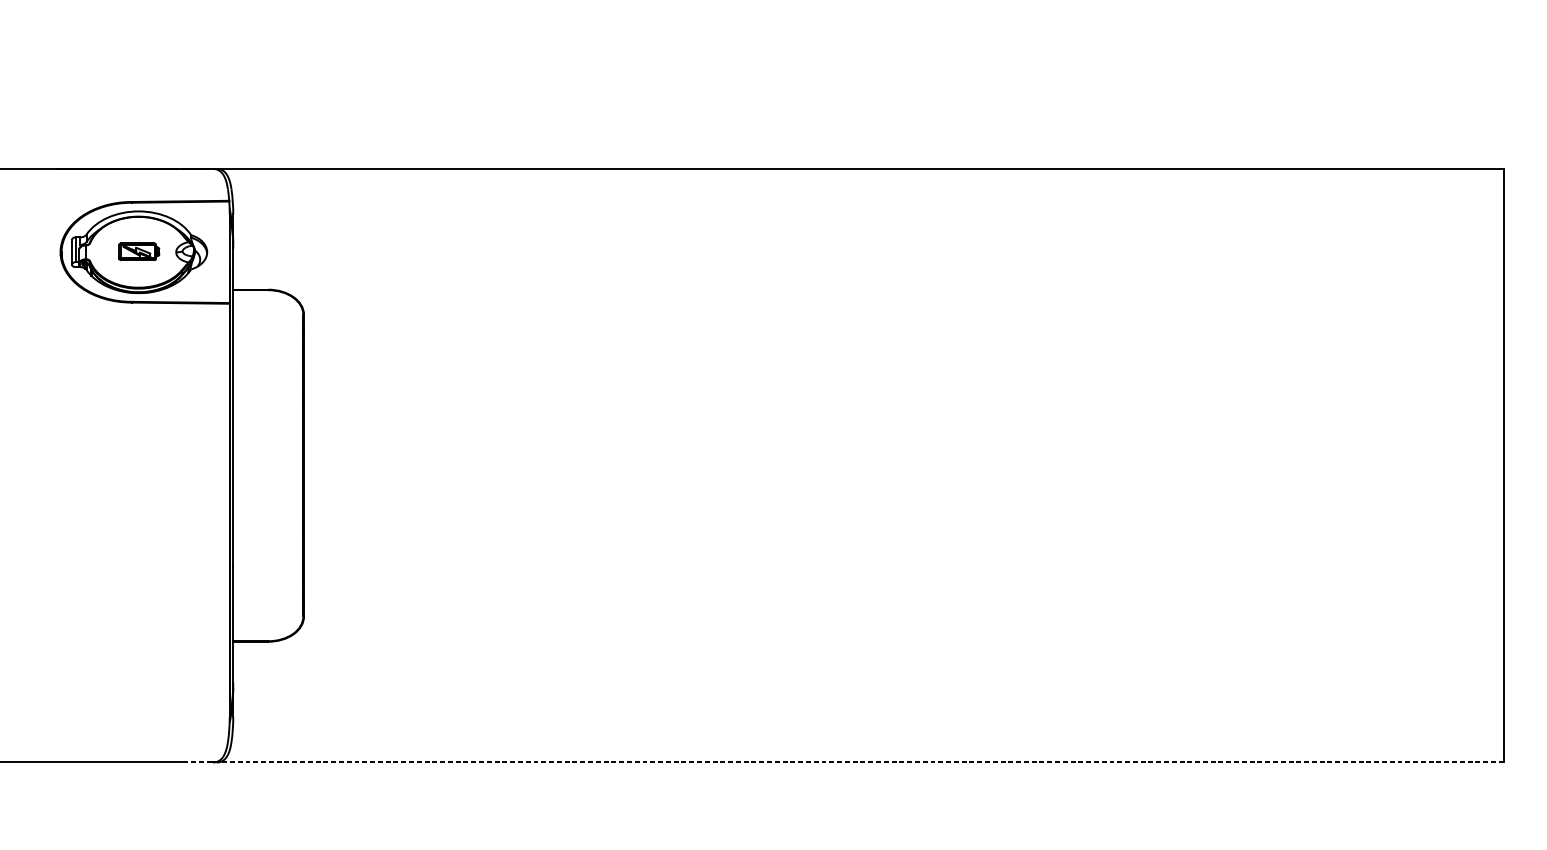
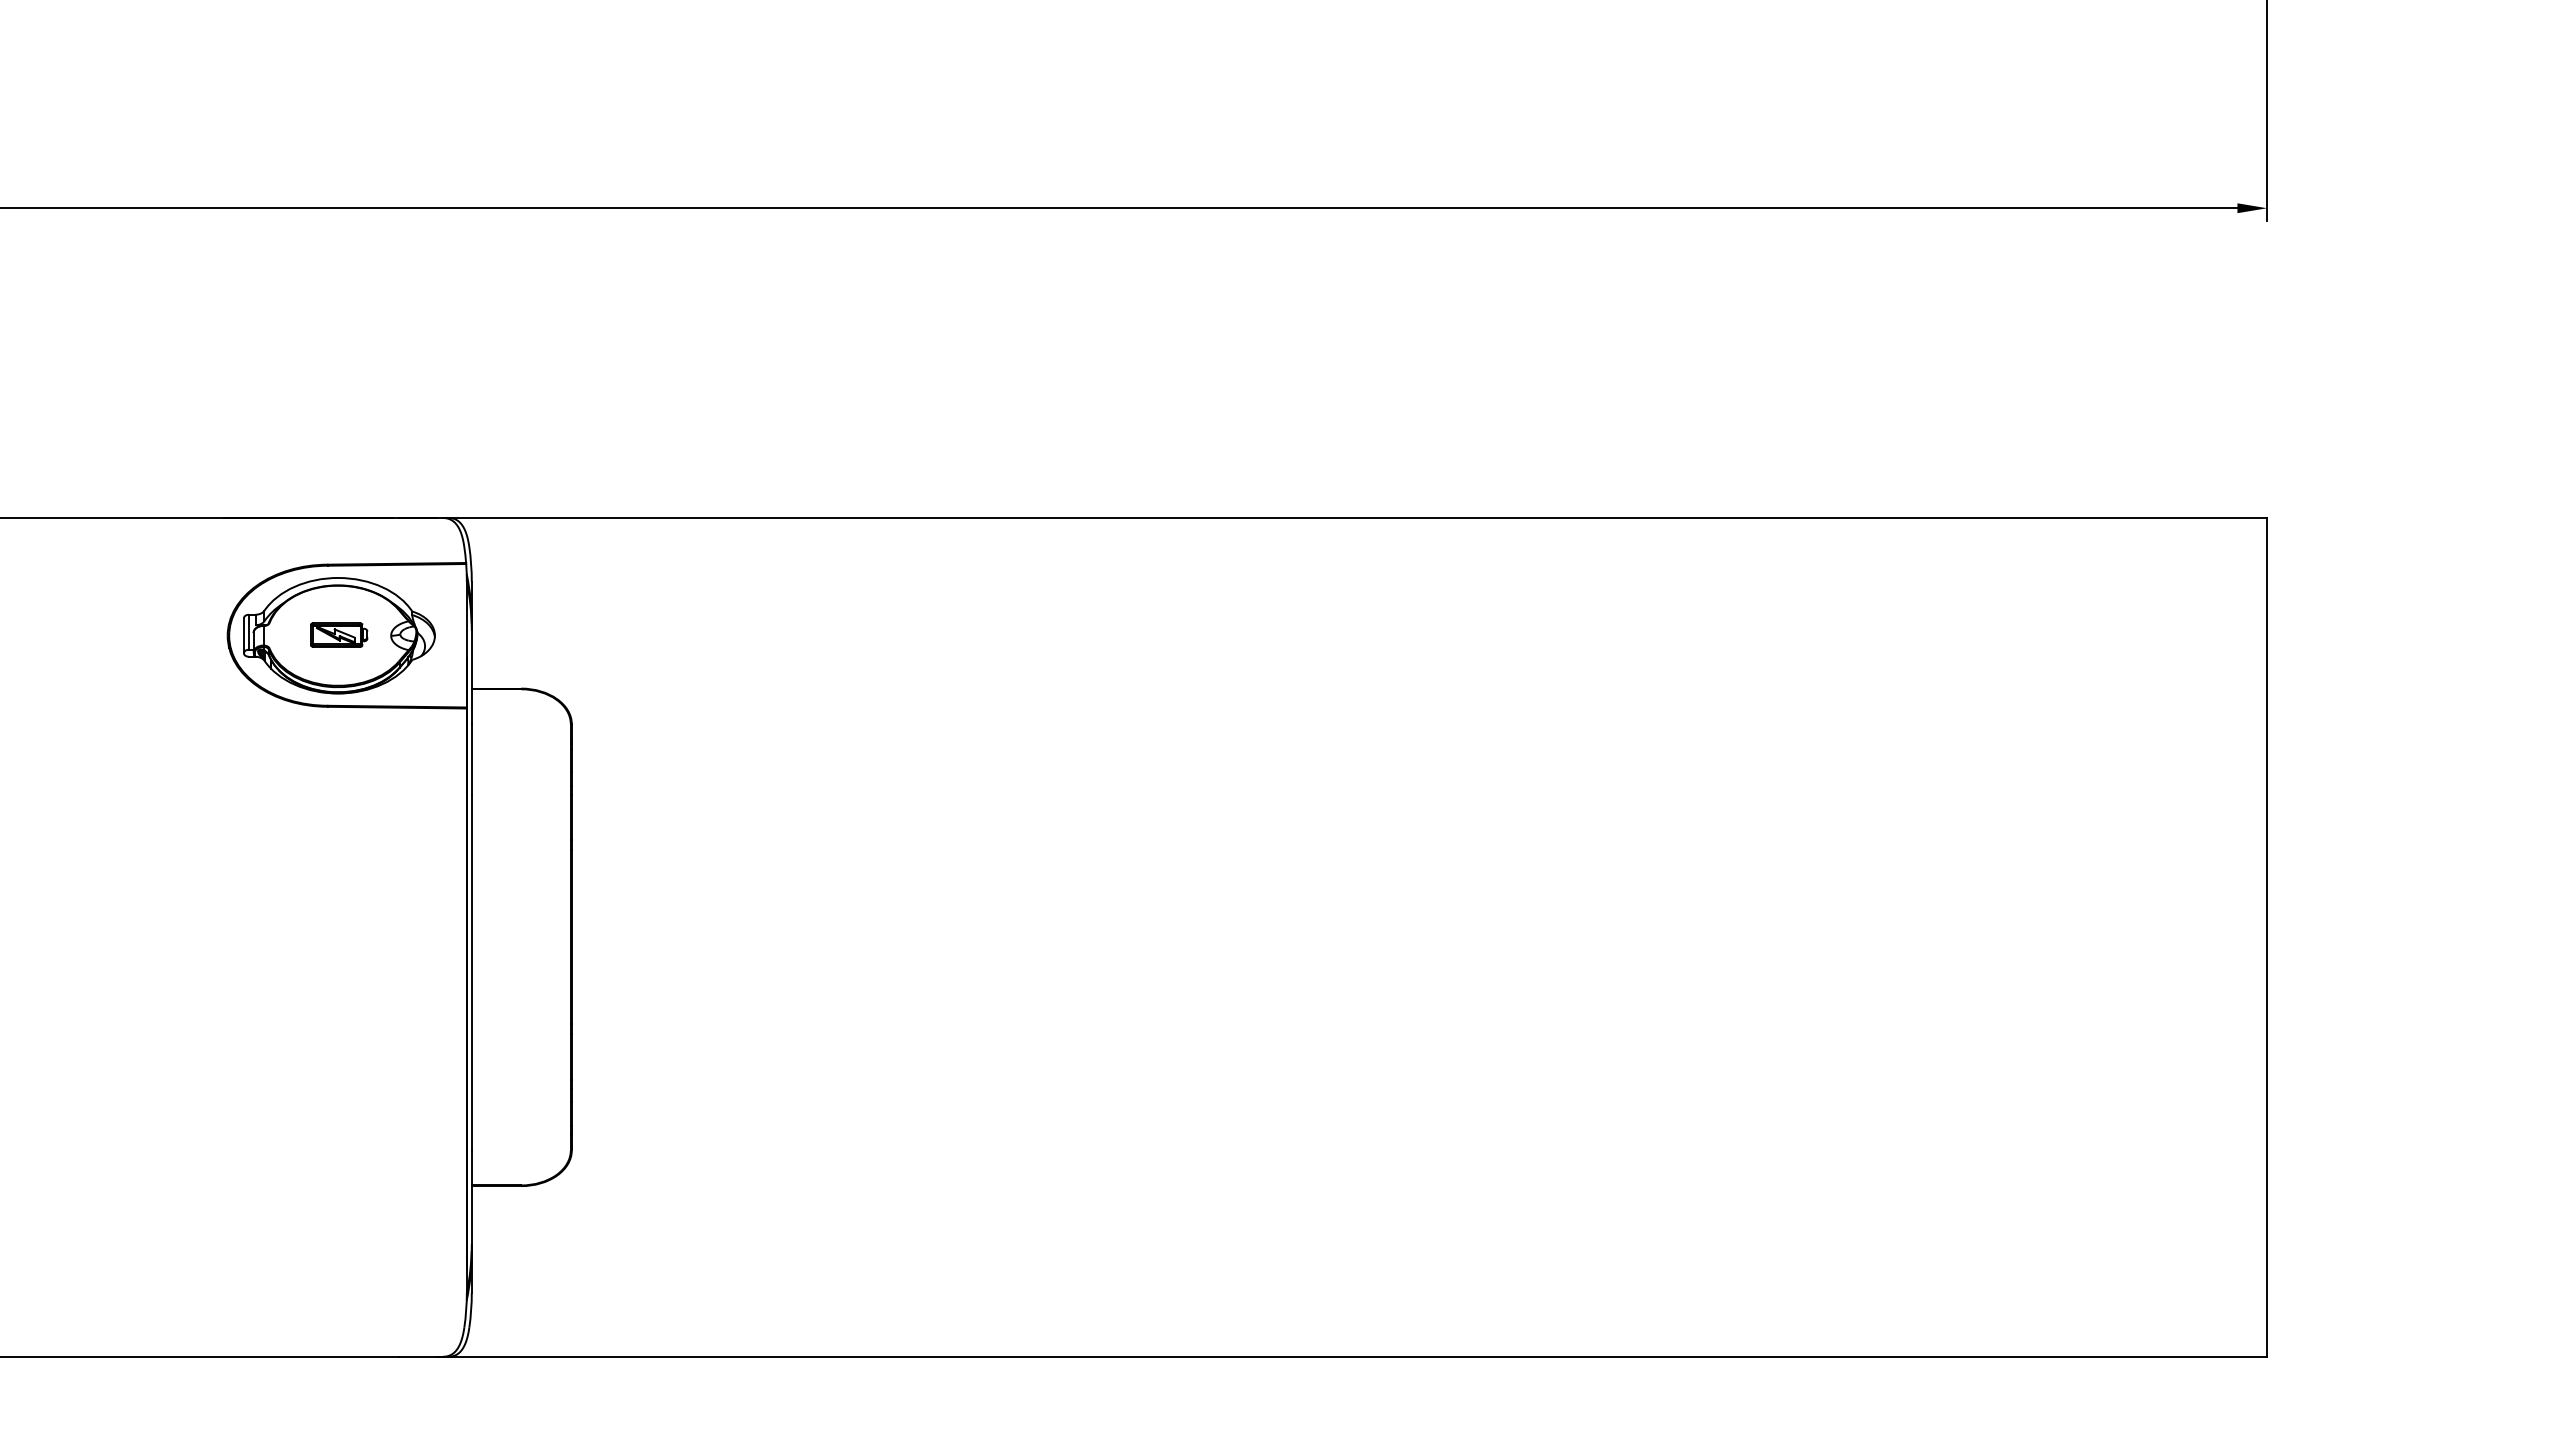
line: (842, 762) -> (1332, 1356), dashed -> solid

